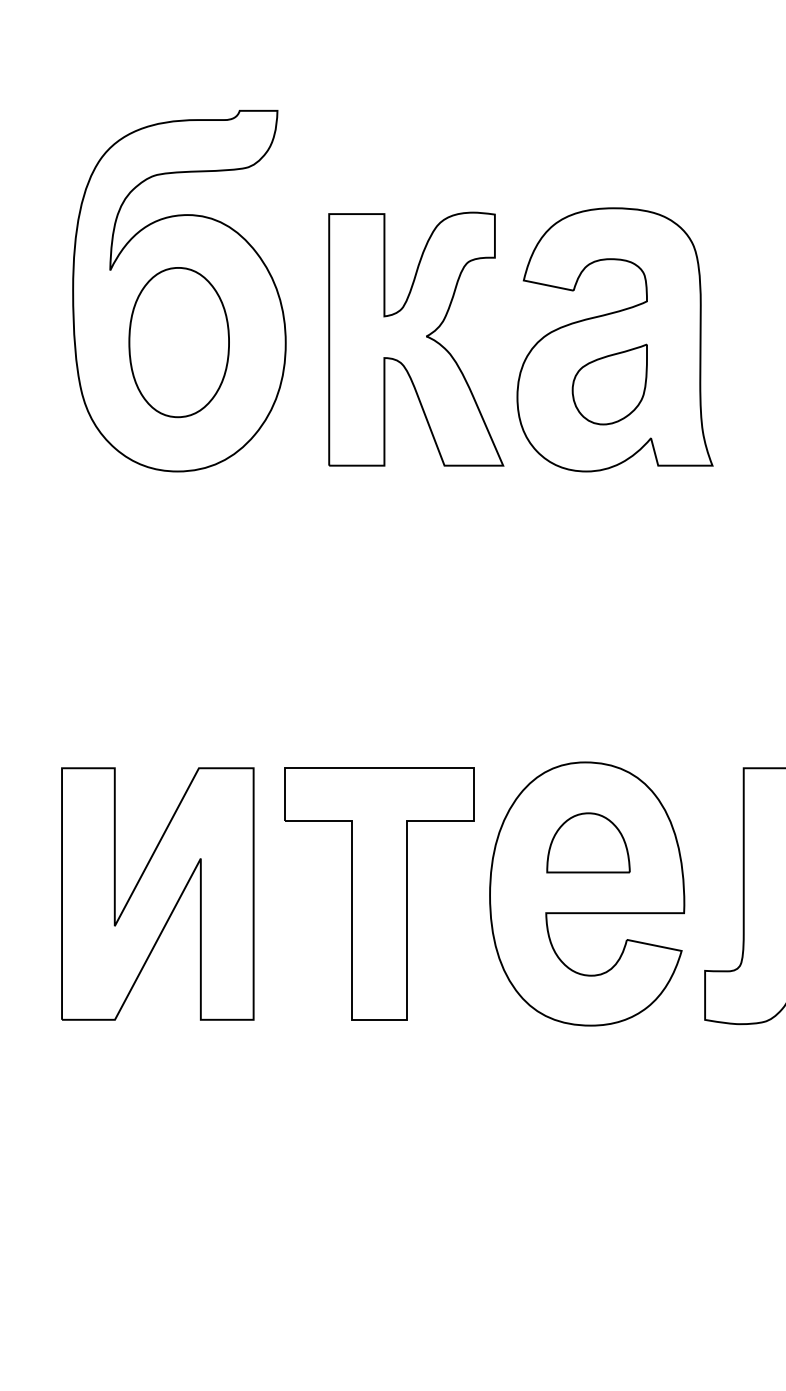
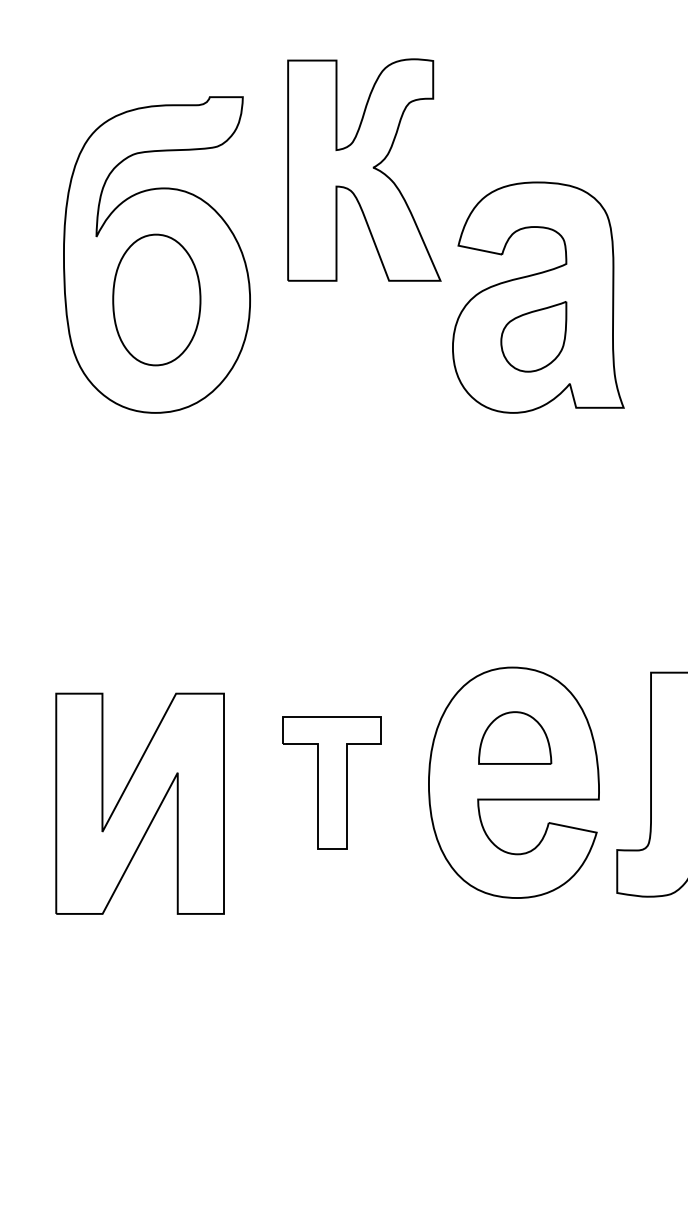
part: (416, 338) -> (364, 169), moved
part: (157, 893) -> (139, 803), moved
part: (378, 893) -> (331, 782), size x0.6

